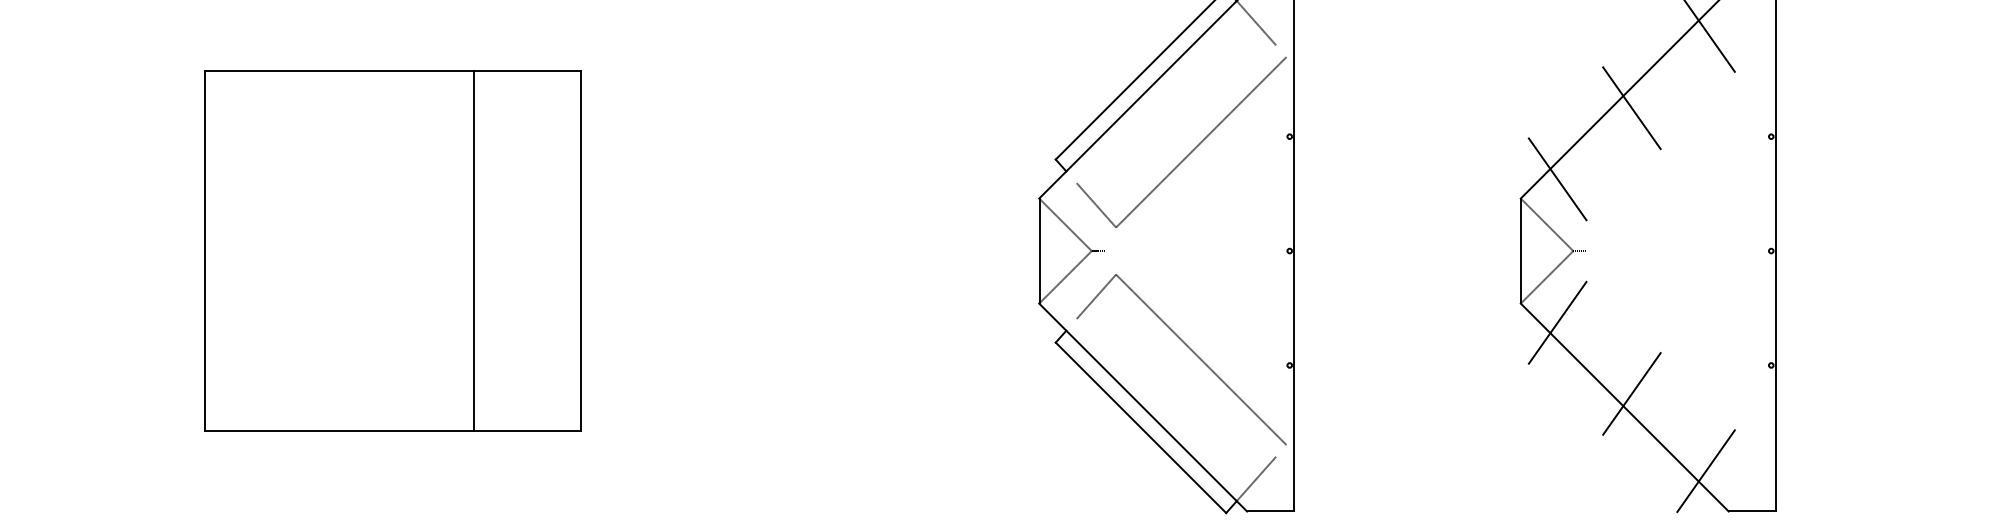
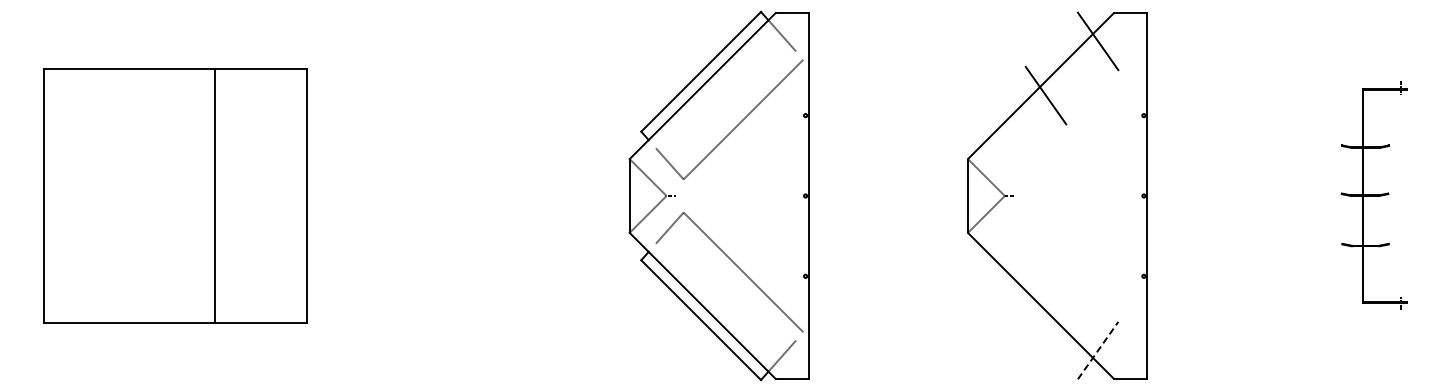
line: (1557, 179) -> (993, 145), removed
line: (473, 250) -> (214, 195), moved
line: (1557, 322) -> (993, 246), removed
line: (1631, 394) -> (1045, 296), removed
line: (1706, 471) -> (1098, 350), solid -> dashed

